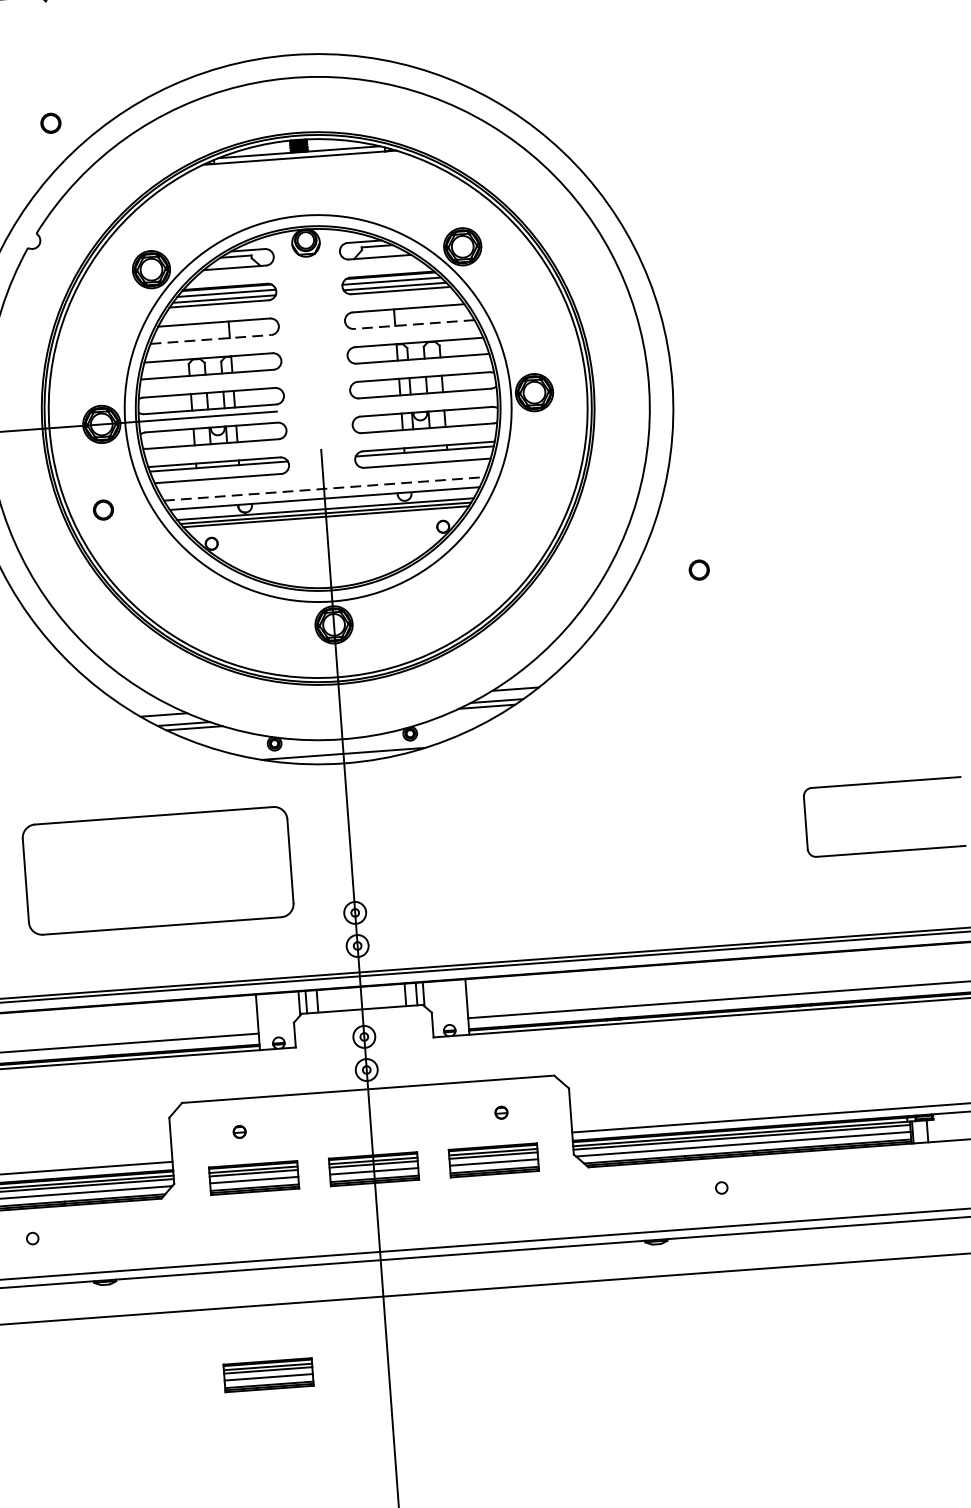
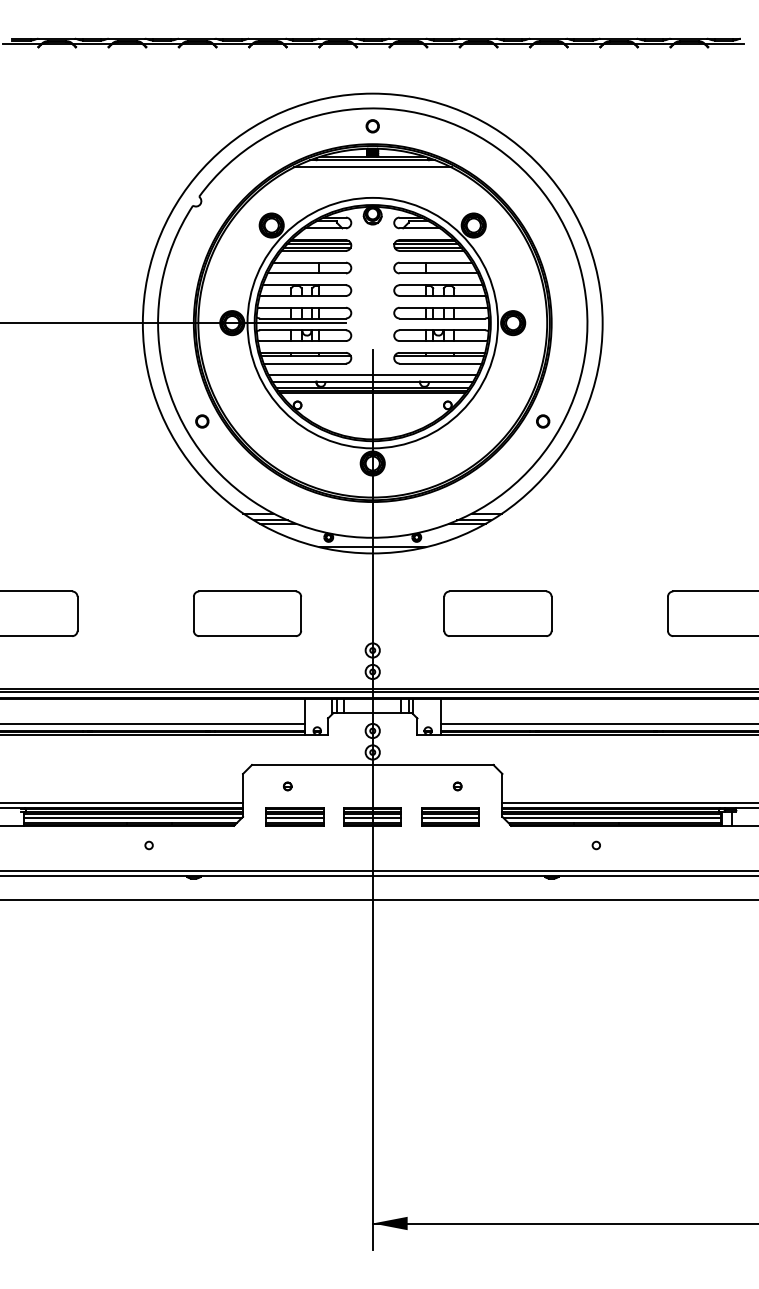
circle: (50, 123) -> (372, 126), moved
line: (300, 168) -> (372, 167), added
line: (413, 324) -> (438, 273), dashed -> solid
line: (212, 339) -> (307, 273), dashed -> solid
line: (323, 489) -> (372, 375), dashed -> solid
circle: (103, 510) -> (202, 421), moved
circle: (699, 570) -> (543, 421), moved
part: (543, 841) -> (497, 613), added
part: (158, 870) -> (247, 613), size x0.62
part: (267, 1374) -> (294, 944), removed

